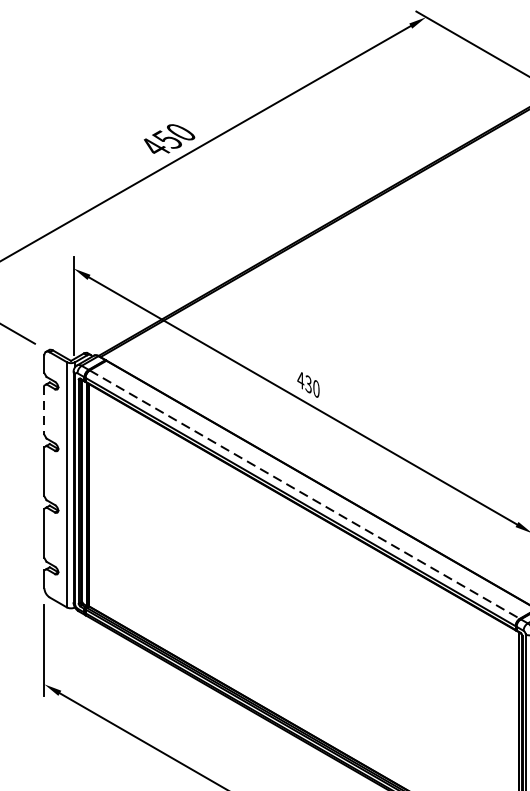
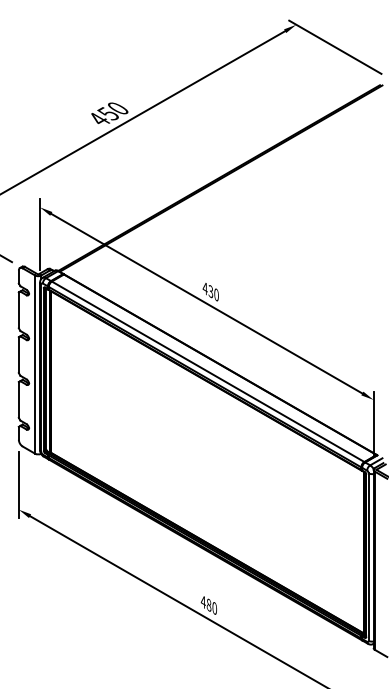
line: (43, 410) -> (18, 310), dashed -> solid
line: (305, 495) -> (208, 372), dashed -> solid

